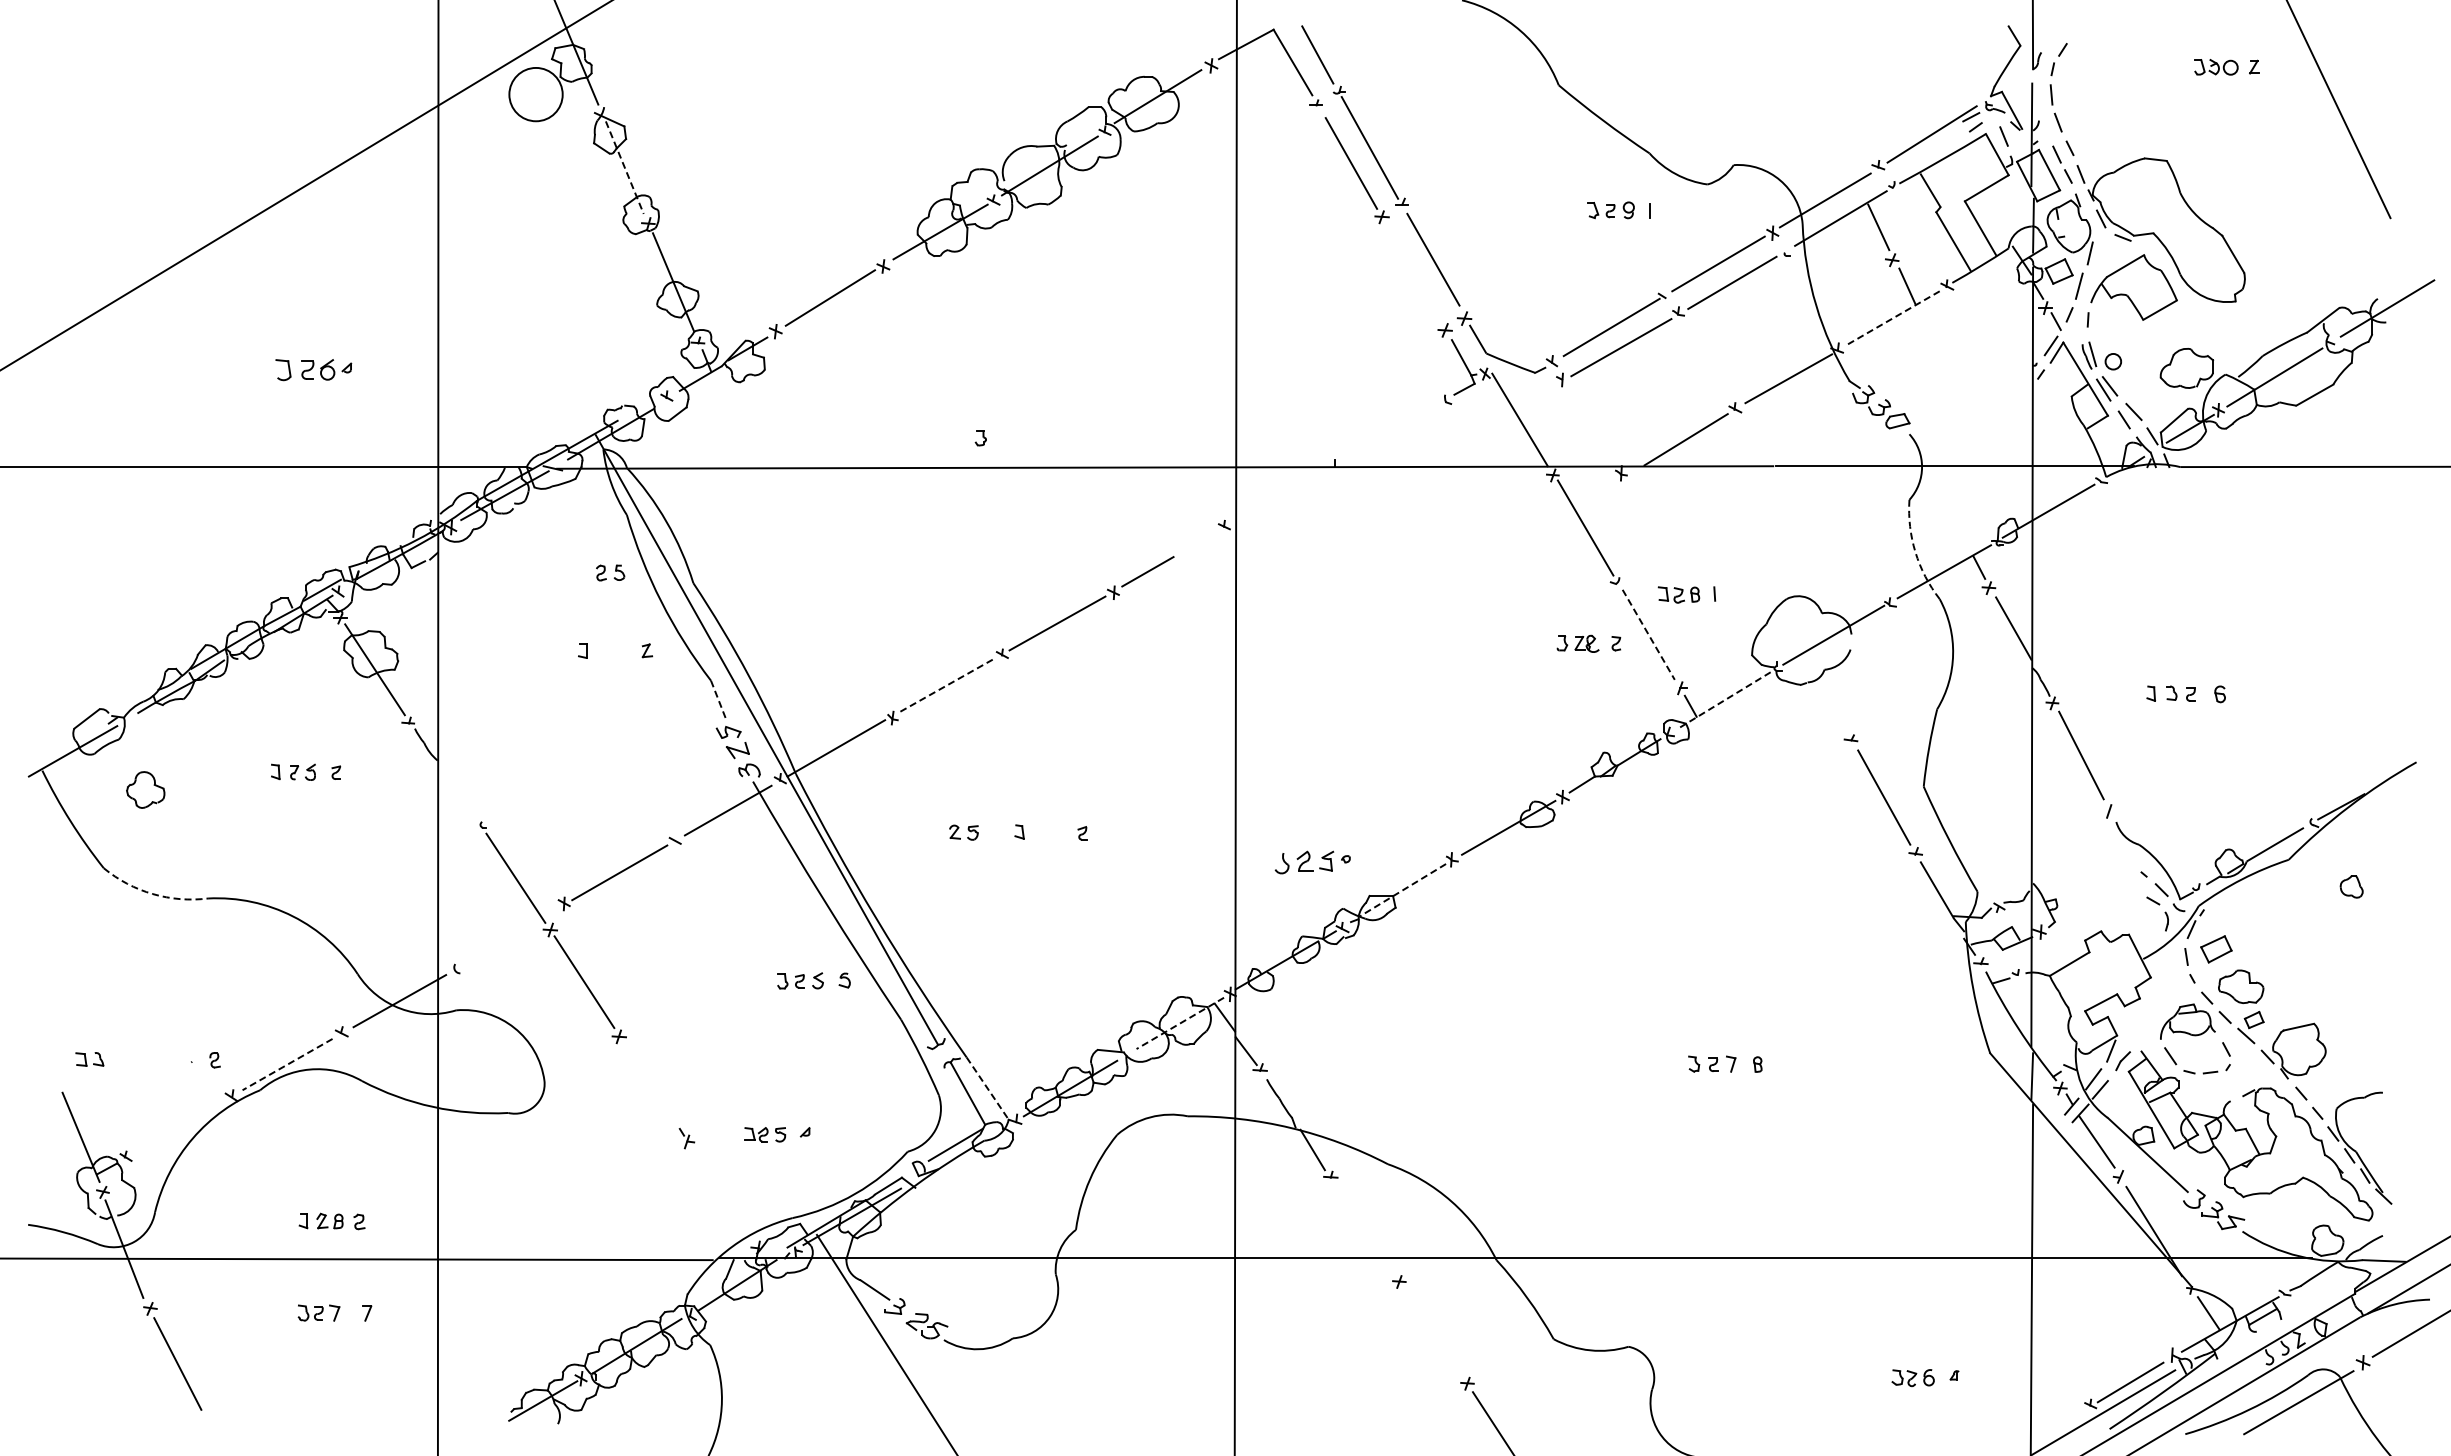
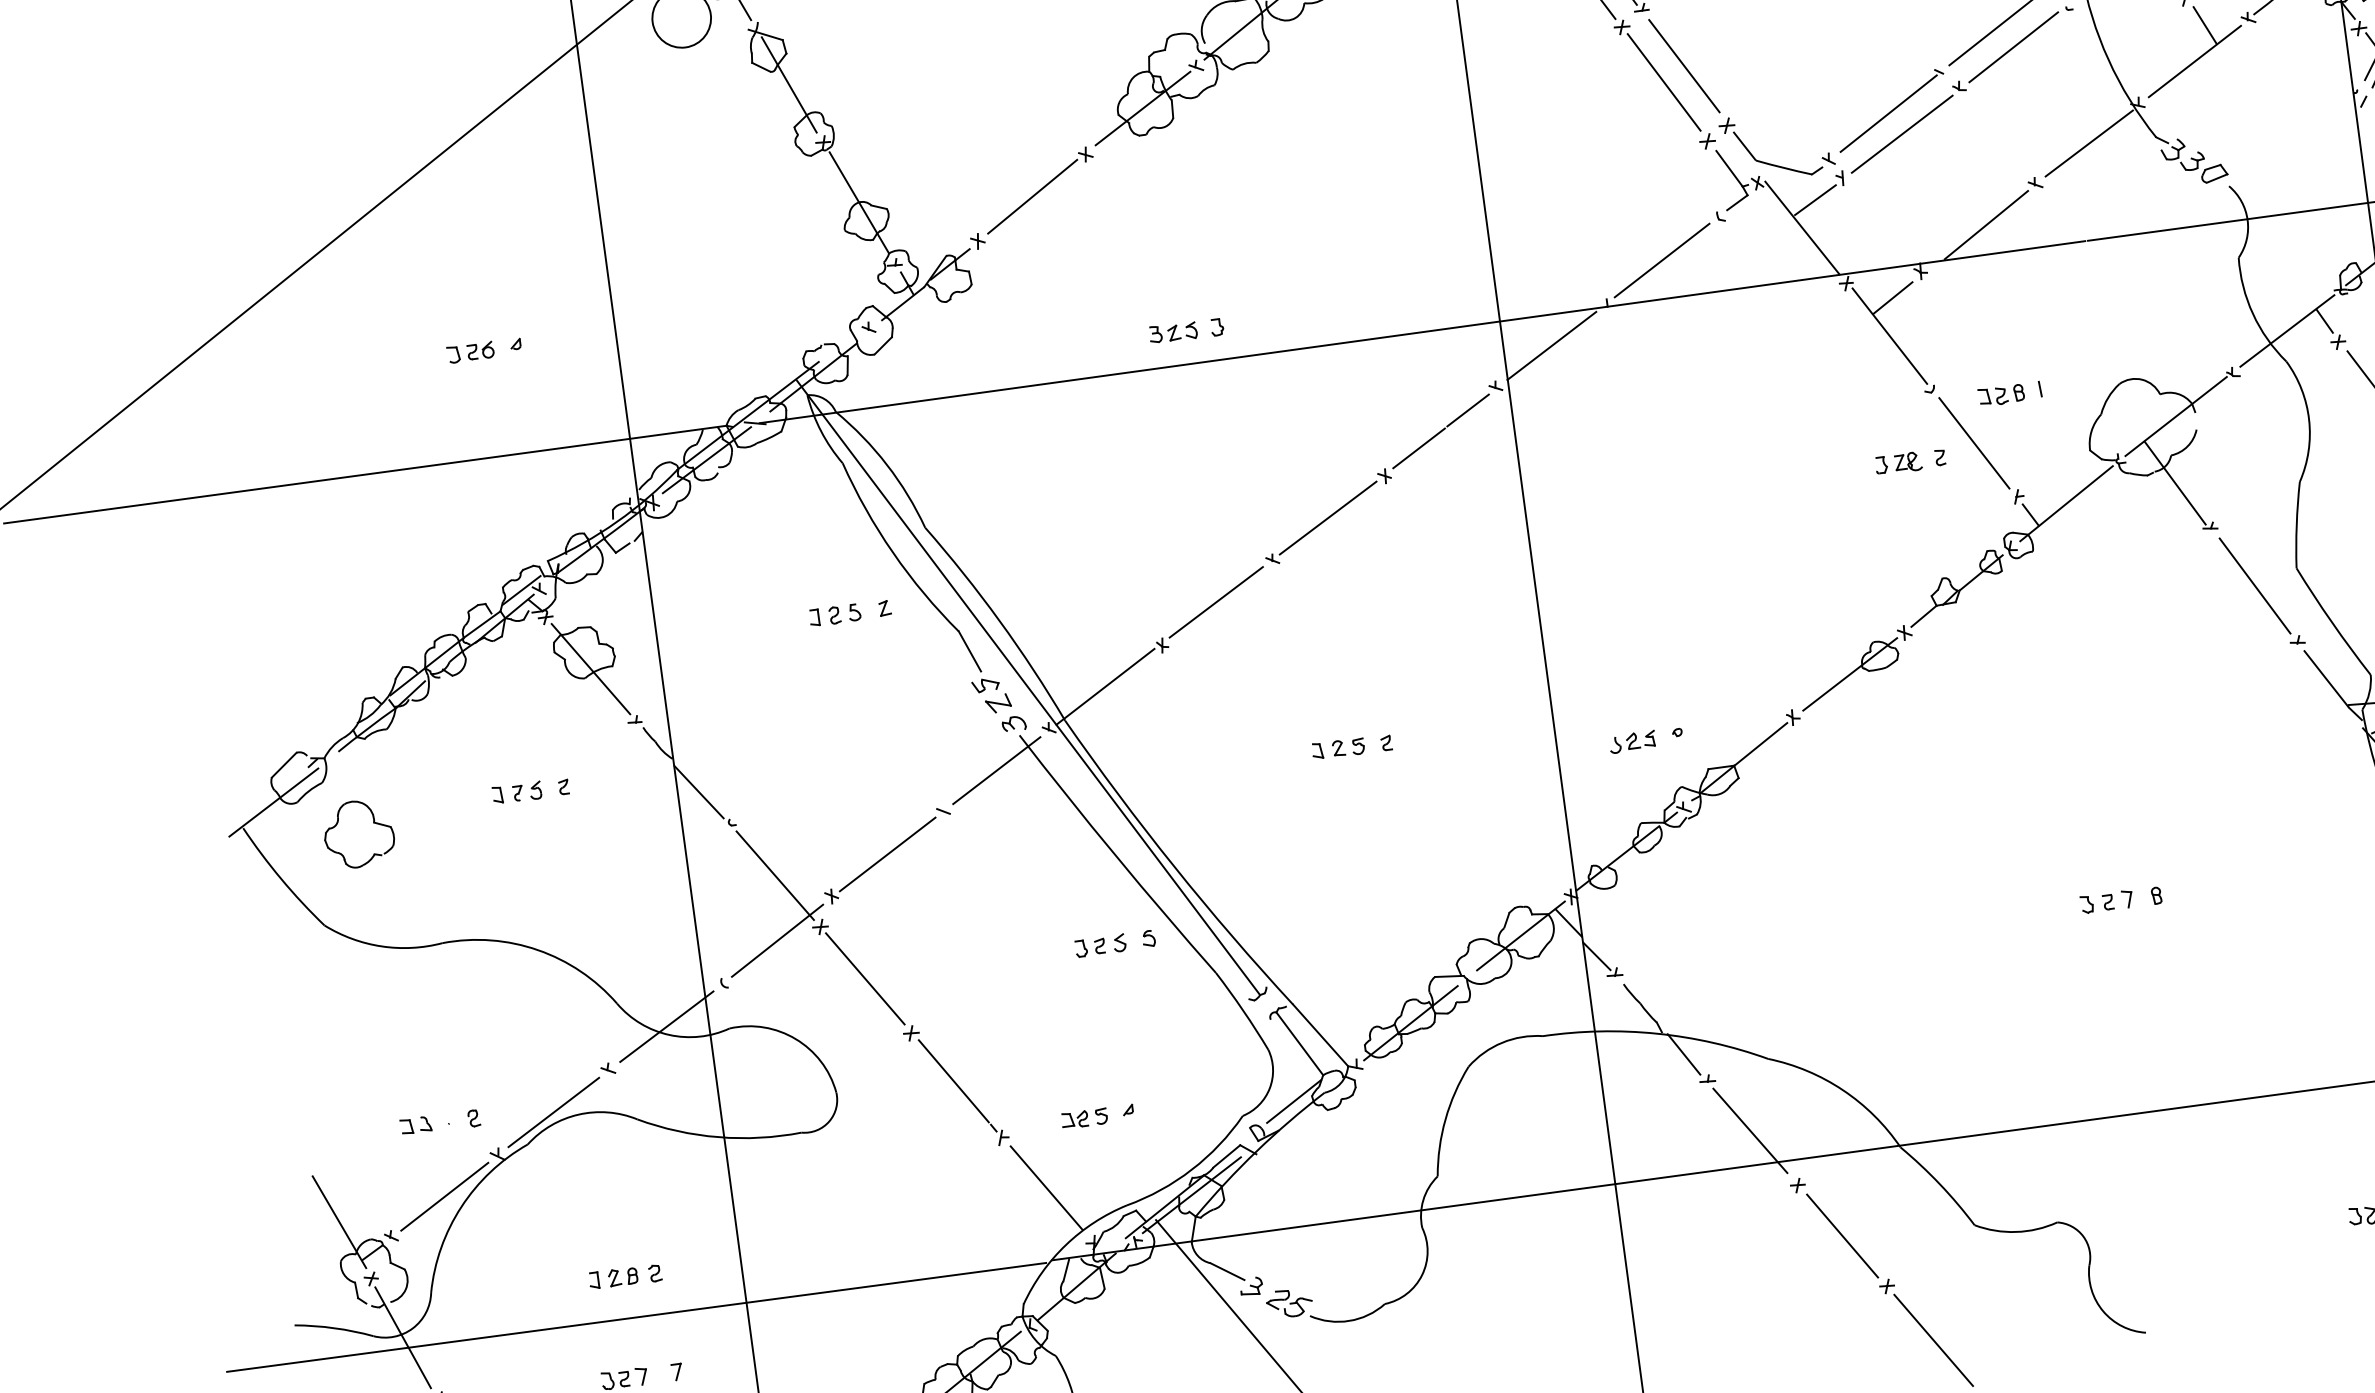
line: (624, 167) -> (788, 84), dashed -> solid
line: (1413, 271) -> (1664, 81), added
line: (1893, 317) -> (2194, 61), dashed -> solid
part: (304, 369) -> (469, 352), size x0.71
line: (1535, 396) -> (1815, 200), added
line: (1389, 431) -> (1661, 259), added
part: (940, 437) -> (1173, 332), added
line: (1592, 493) -> (1892, 297), added
line: (1279, 495) -> (1551, 345), added
line: (1196, 543) -> (1467, 410), added
arc: (1915, 552) -> (2253, 314), dashed -> solid
part: (610, 572) -> (844, 613), moved
line: (1648, 635) -> (1974, 444), dashed -> solid
line: (946, 685) -> (1216, 602), dashed -> solid
line: (1824, 695) -> (2174, 483), added
line: (718, 700) -> (969, 652), dashed -> solid
line: (1724, 700) -> (2066, 503), dashed -> solid
part: (145, 789) -> (358, 833), size x1.67
line: (457, 793) -> (699, 791), added
part: (963, 832) -> (1348, 747), moved
part: (1304, 861) -> (1632, 741), size x0.71
line: (1402, 890) -> (1743, 758), dashed -> solid
arc: (152, 894) -> (381, 946), dashed -> solid
line: (509, 937) -> (777, 941), added
line: (1180, 1023) -> (1521, 936), dashed -> solid
part: (89, 1059) -> (415, 1125), moved
line: (287, 1064) -> (553, 1112), dashed -> solid
line: (651, 1085) -> (953, 1081), added
line: (987, 1088) -> (1320, 1035), dashed -> solid
line: (178, 1127) -> (444, 1197), added
line: (722, 1192) -> (1046, 1187), added
line: (1363, 1226) -> (1750, 1130), added
line: (1433, 1332) -> (1842, 1235), added

